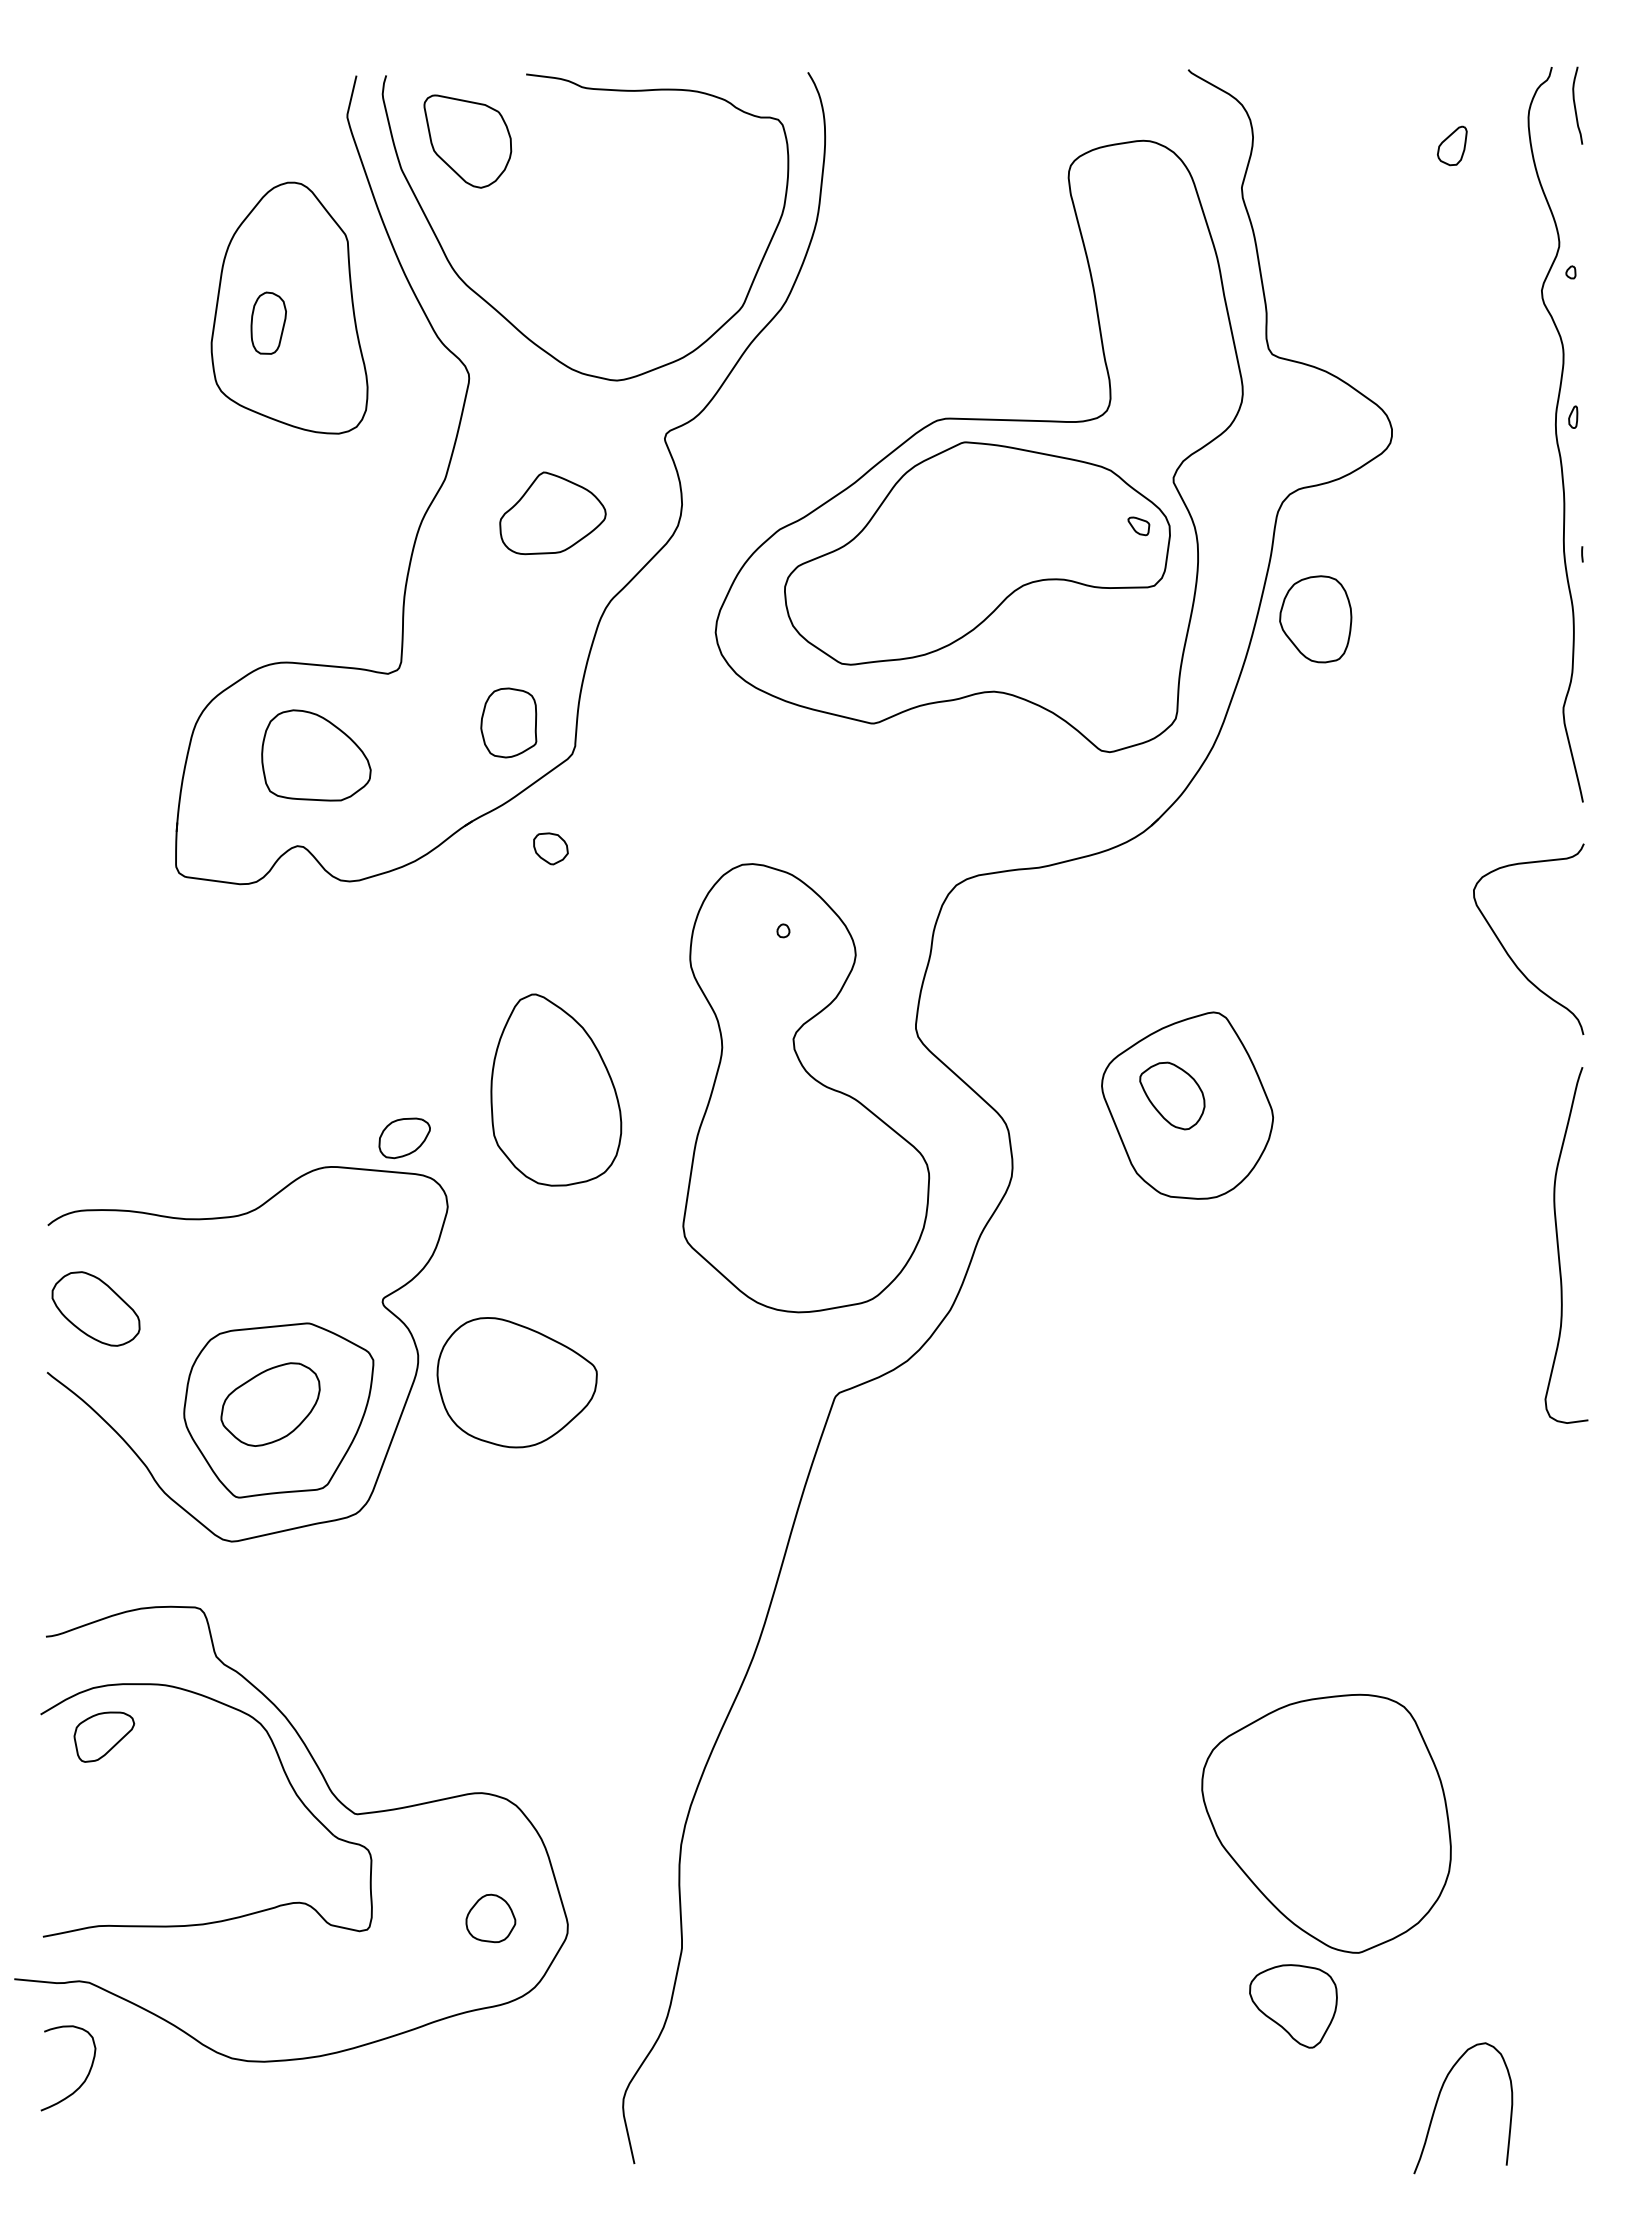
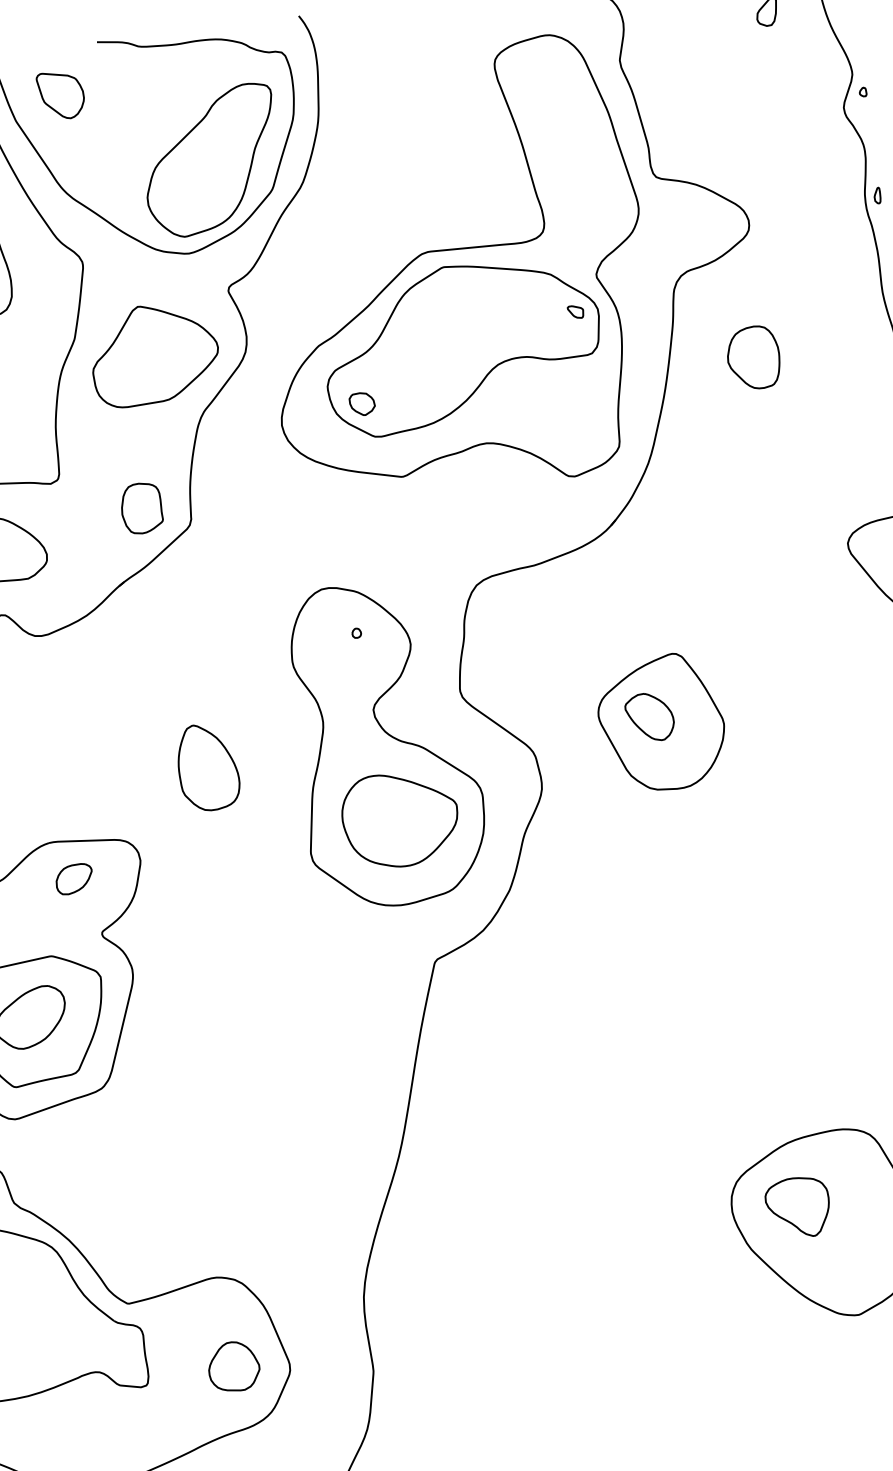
part: (467, 141) -> (60, 95), size x0.71
part: (662, 256) -> (210, 160), added
part: (552, 513) -> (154, 354), size x1.67
part: (1315, 619) -> (753, 358), moved
part: (550, 848) -> (362, 403), moved
part: (556, 1089) -> (208, 766), size x0.62
part: (404, 1138) -> (74, 879), moved
part: (516, 1382) -> (400, 819), moved
part: (490, 1918) -> (233, 1366), size x1.43
part: (1293, 2006) -> (798, 1207), moved

